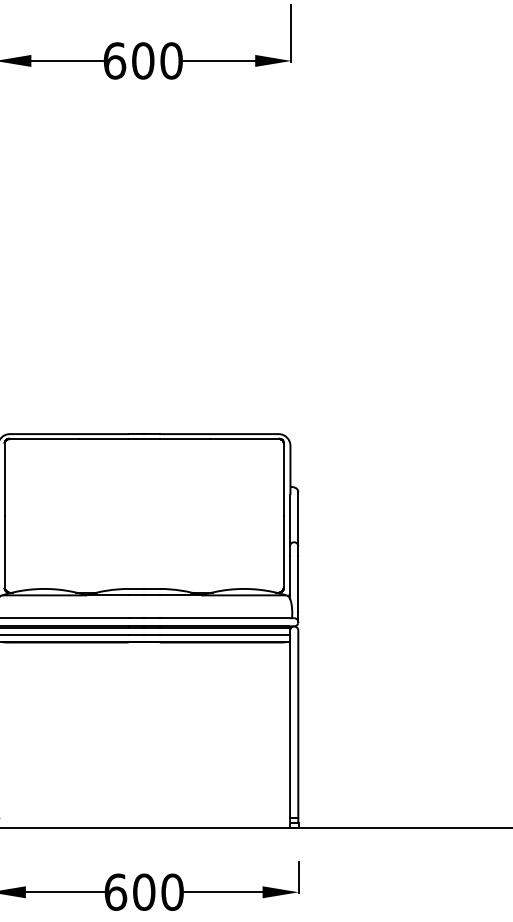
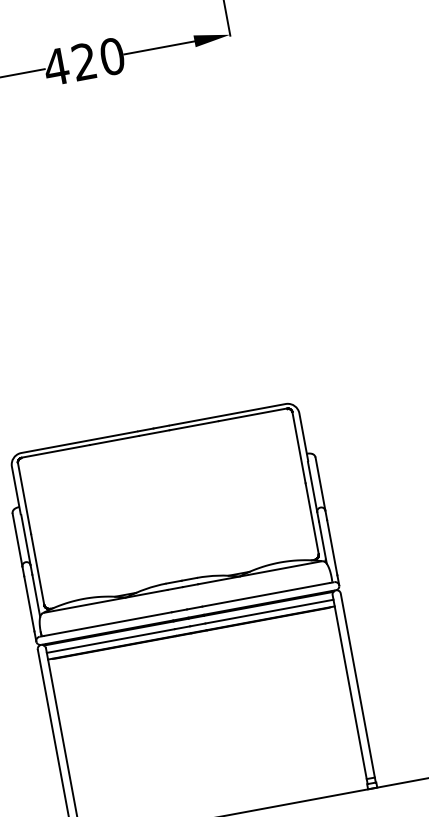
text: (128, 60) -> (69, 64), 600 -> 420

